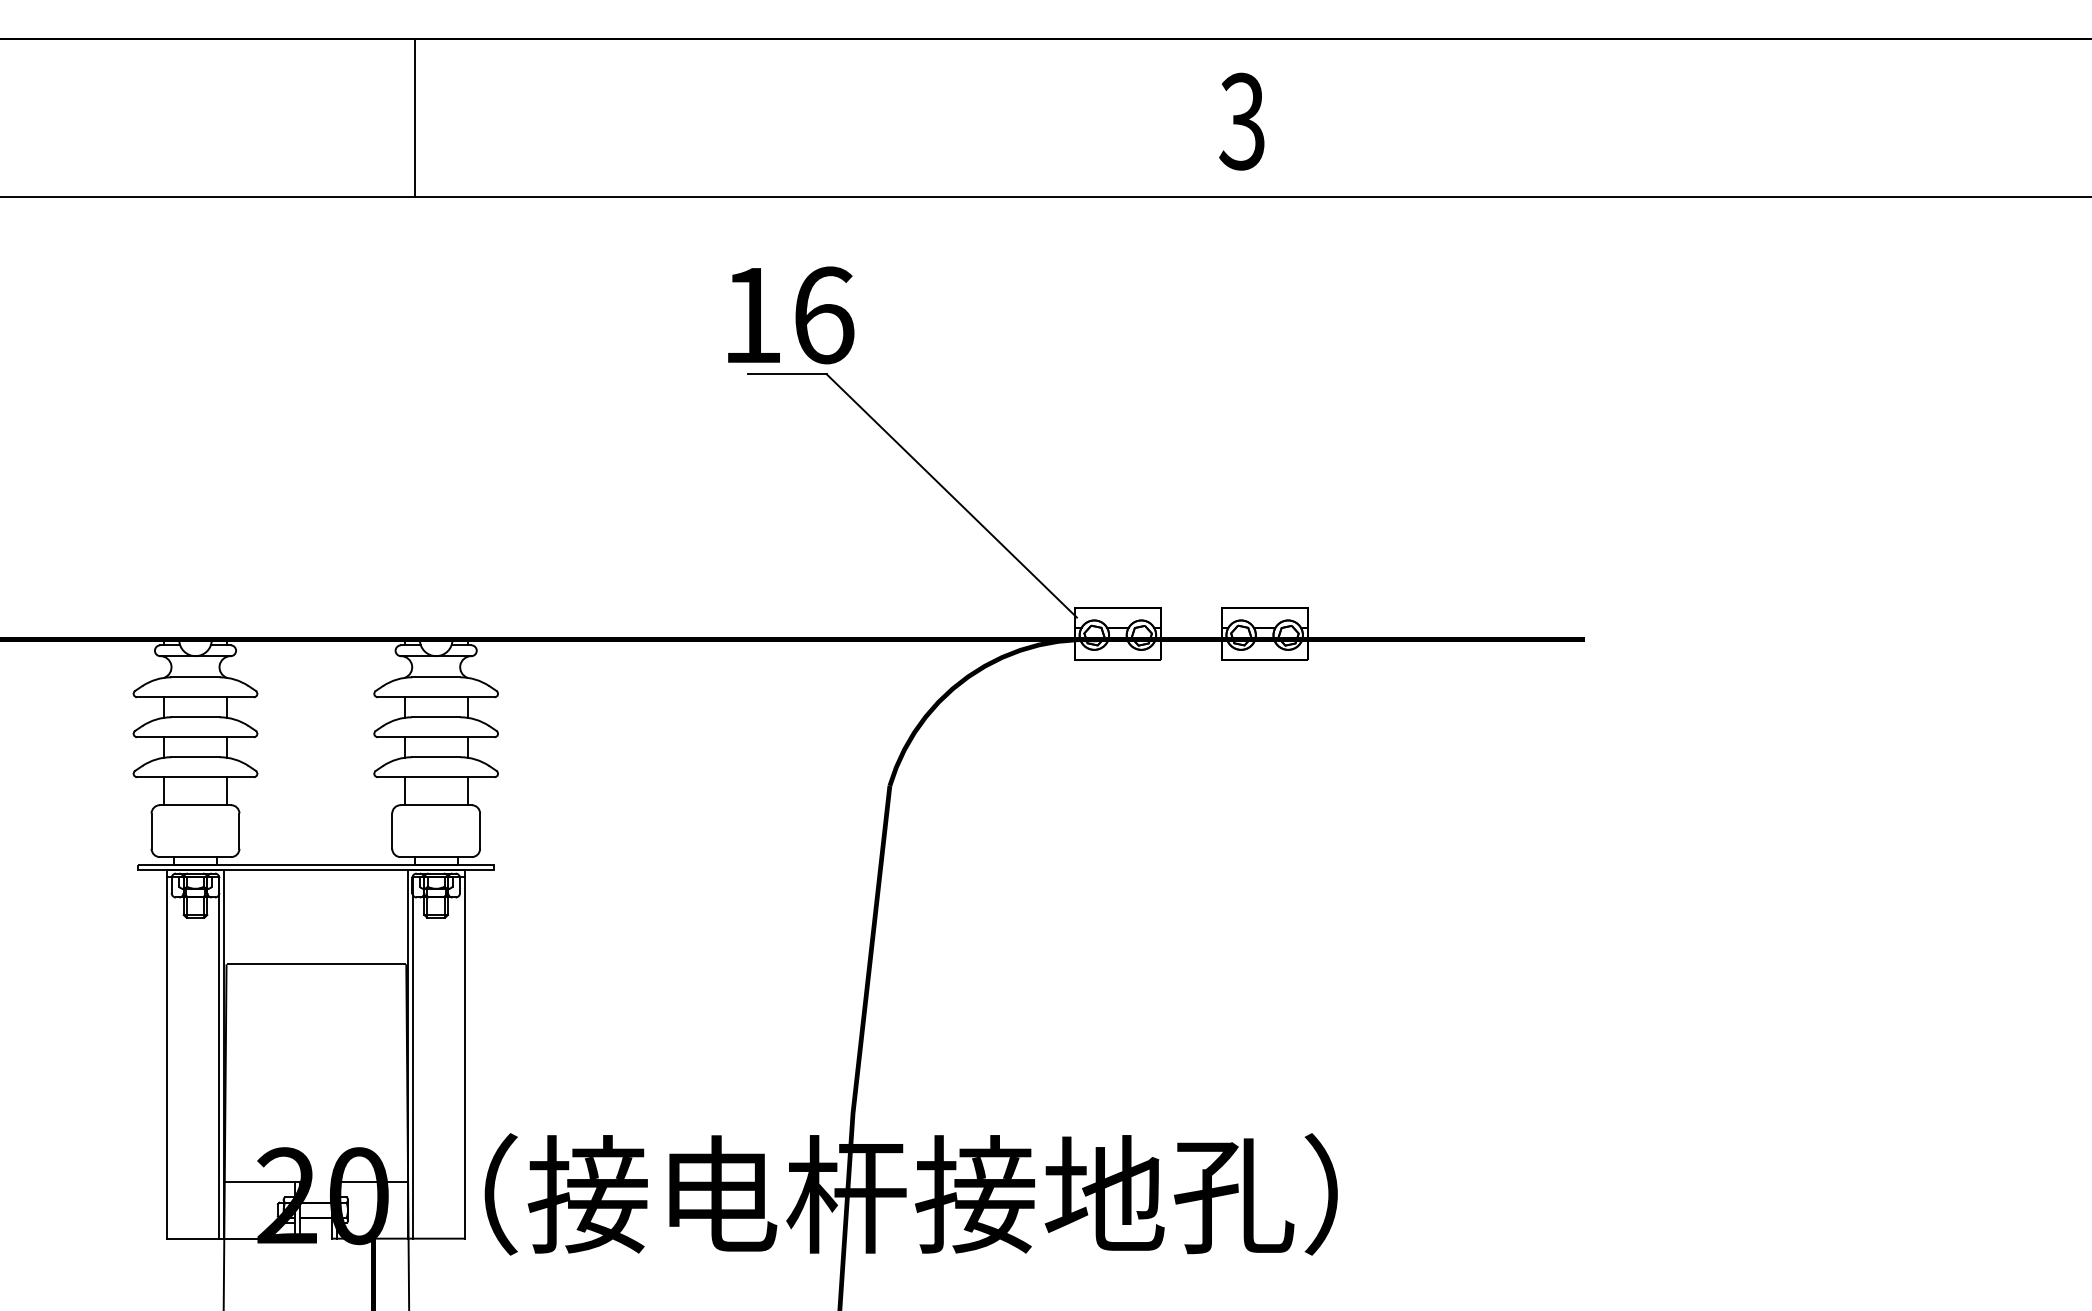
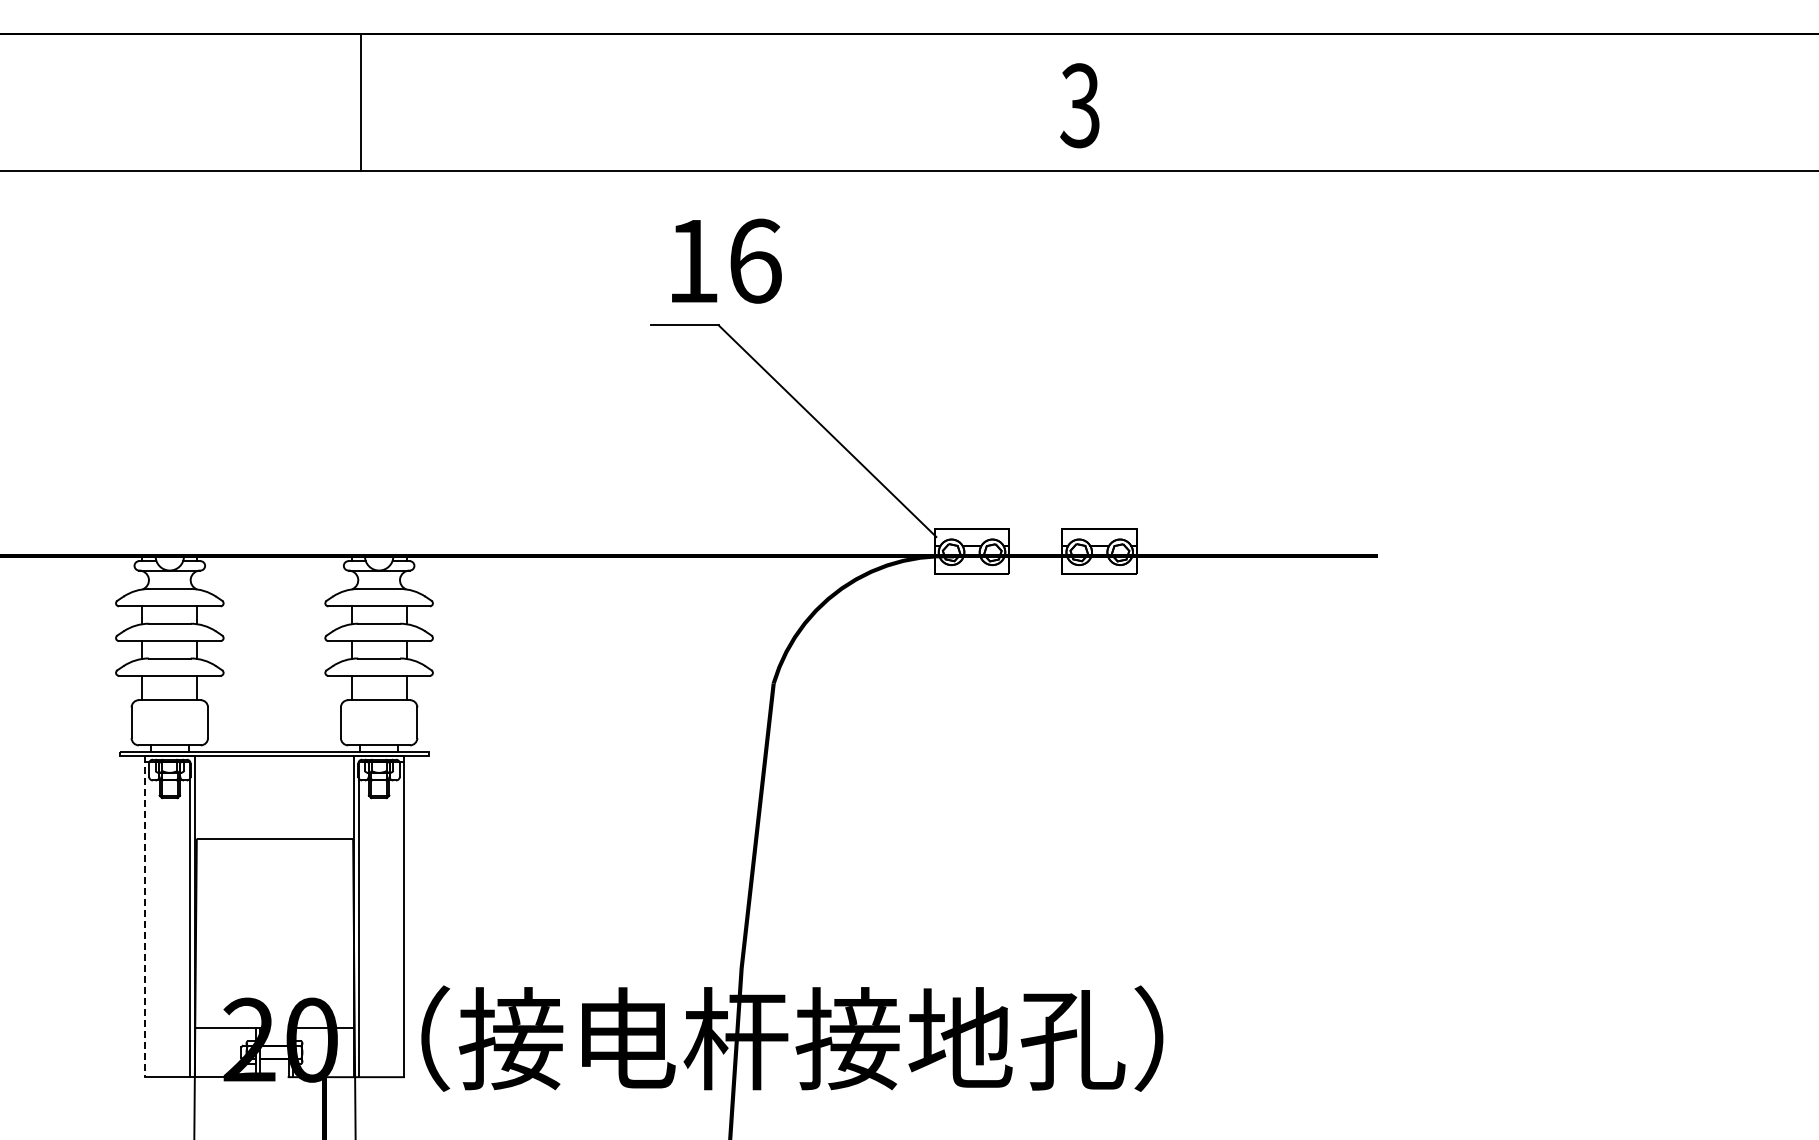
text: (790, 314) -> (726, 260), moved
line: (167, 1055) -> (145, 917), solid -> dashed

